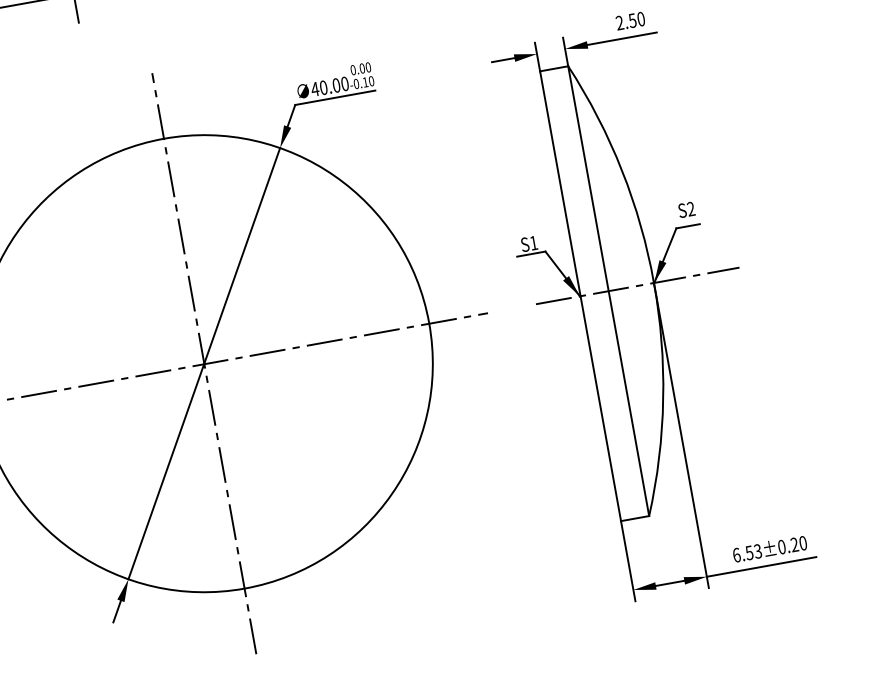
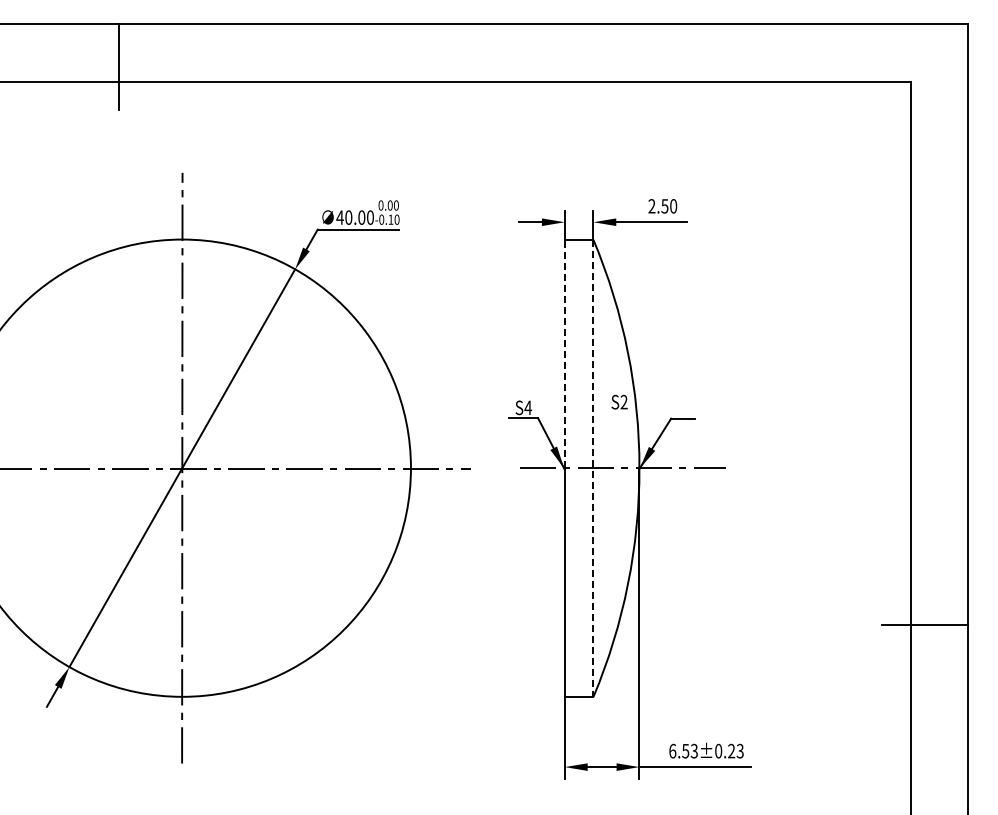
line: (559, 183) -> (564, 353), solid -> dashed
text: (686, 209) -> (619, 401), moved
text: (534, 242) -> (528, 407), S1 -> S4
line: (608, 291) -> (593, 468), solid -> dashed
text: (802, 543) -> (739, 751), 6.53±0.20 -> 6.53±0.23

